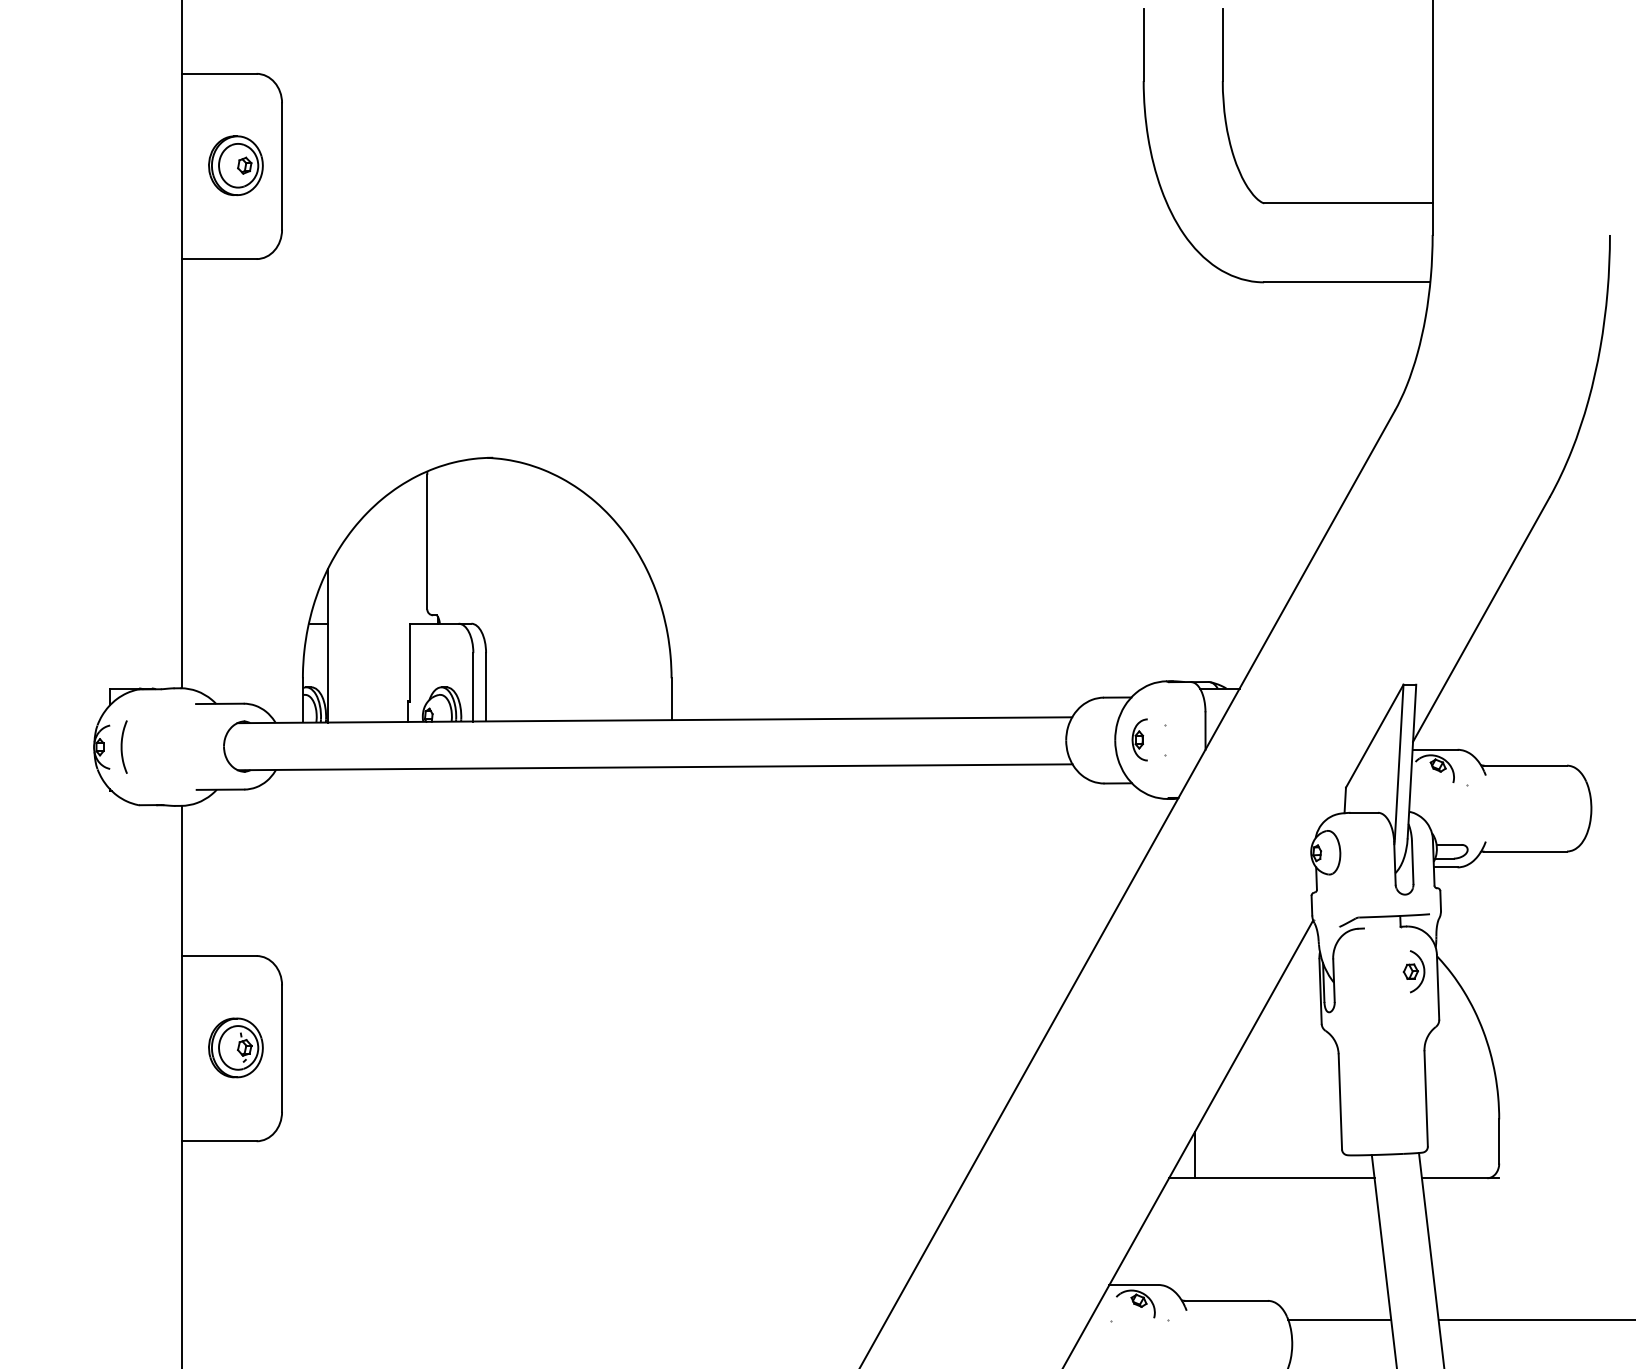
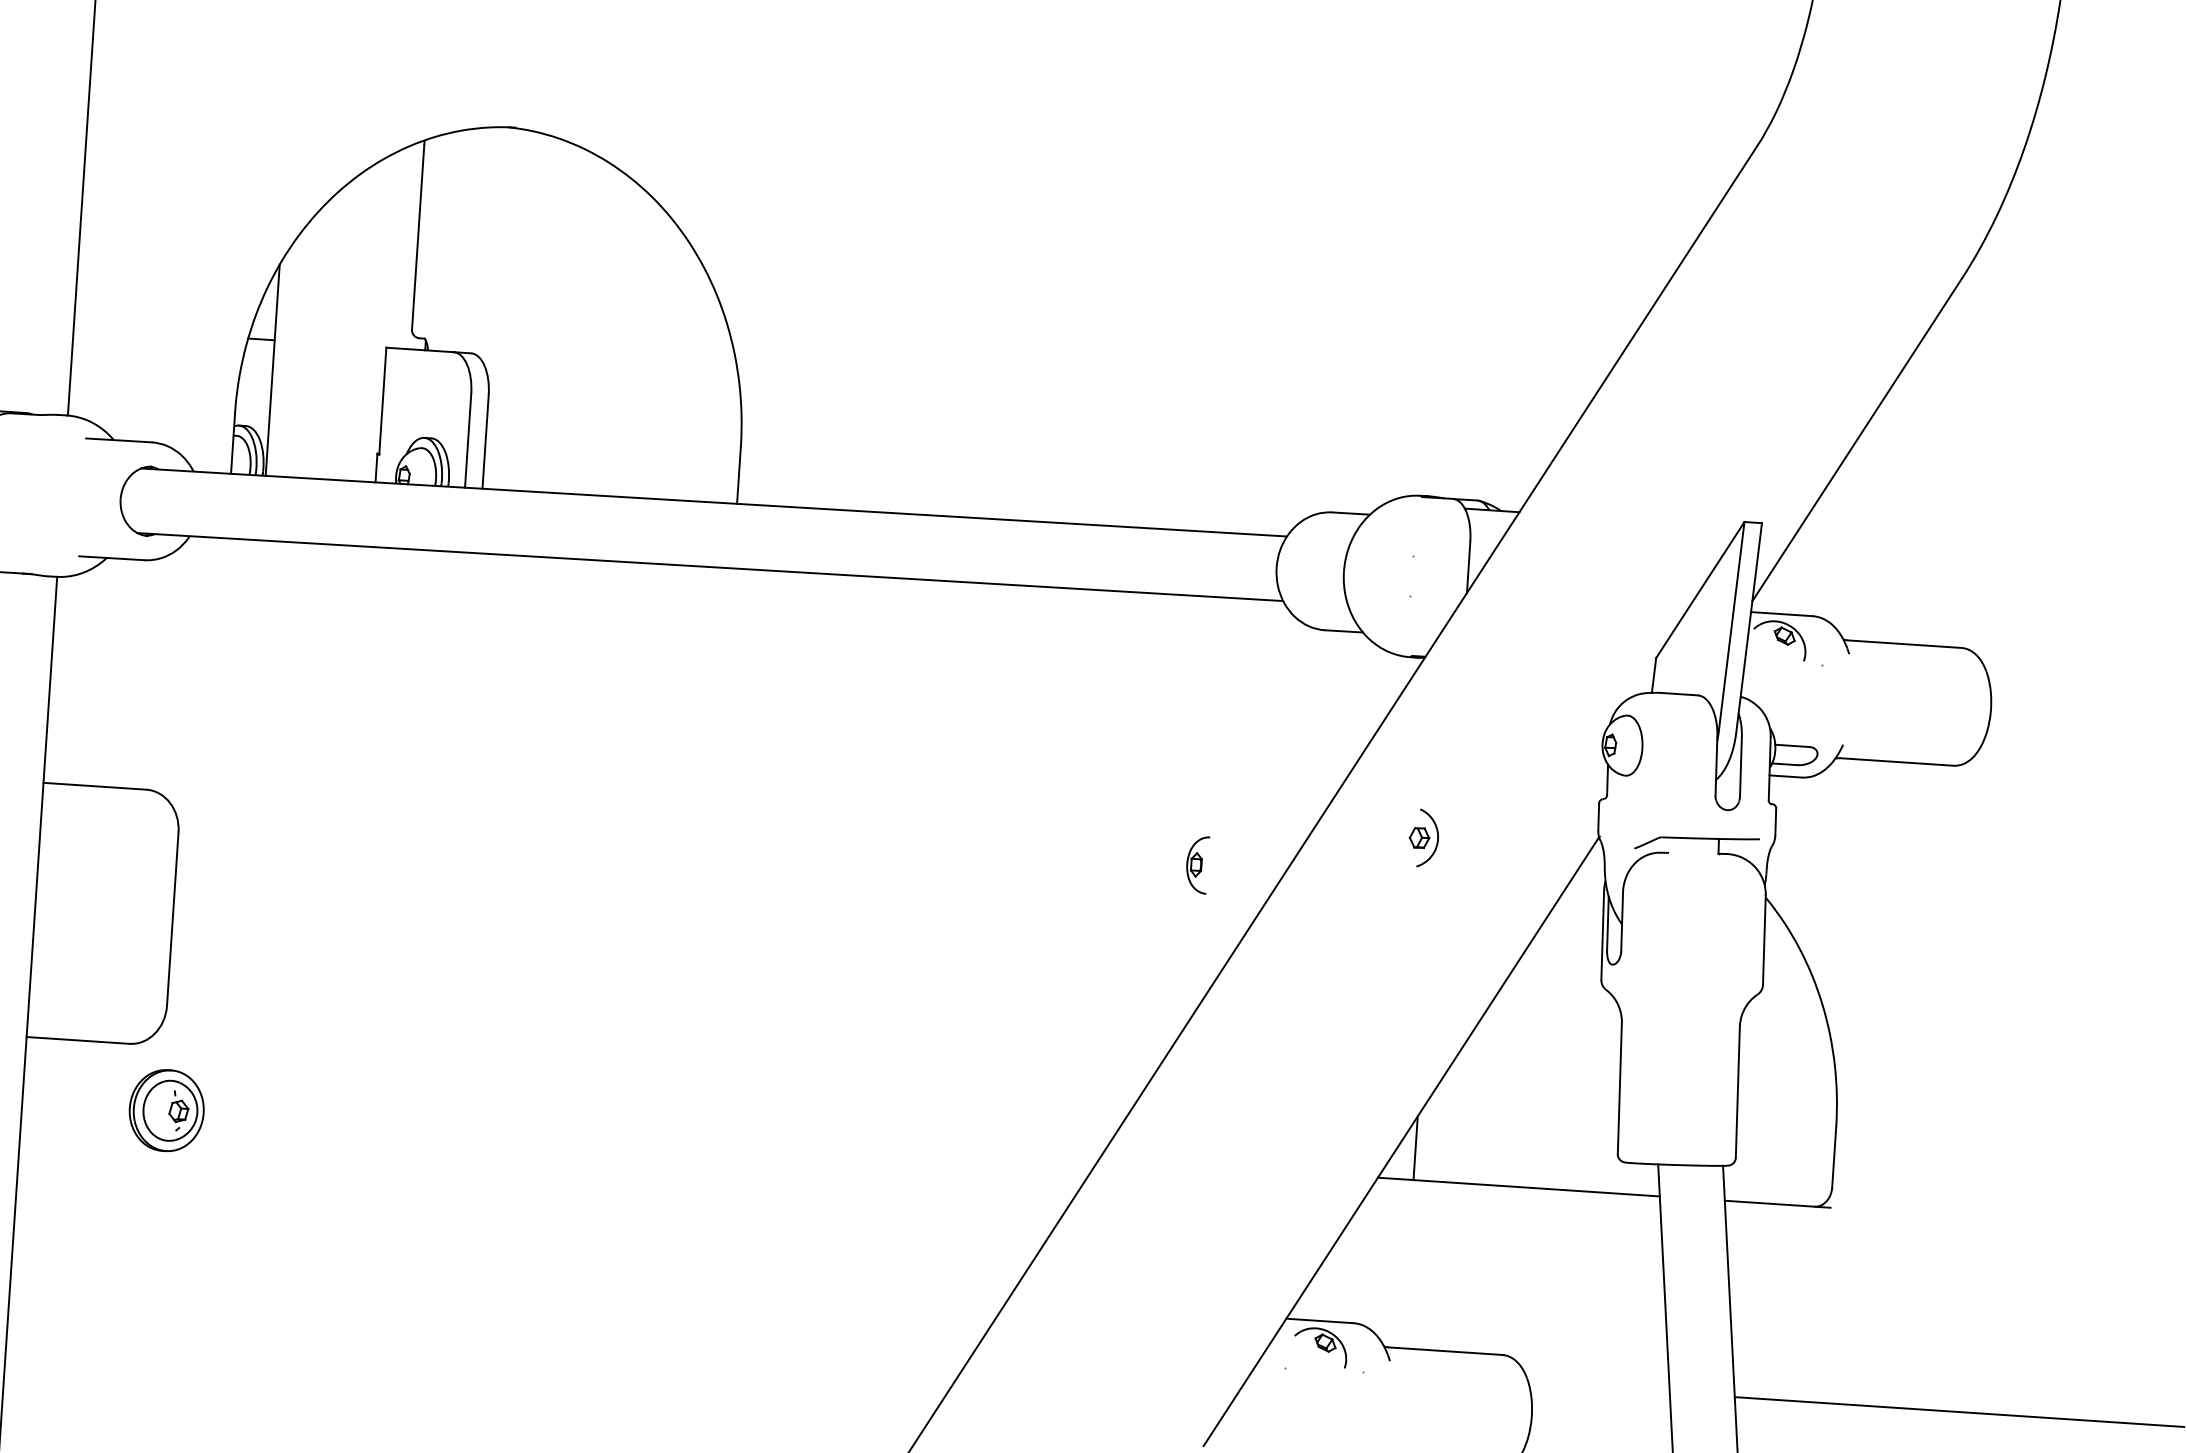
part: (1139, 739) -> (1196, 864), moved
part: (1413, 971) -> (1423, 837), moved
part: (235, 1047) -> (166, 1109), moved
line: (1339, 1320) -> (1598, 1388), removed

